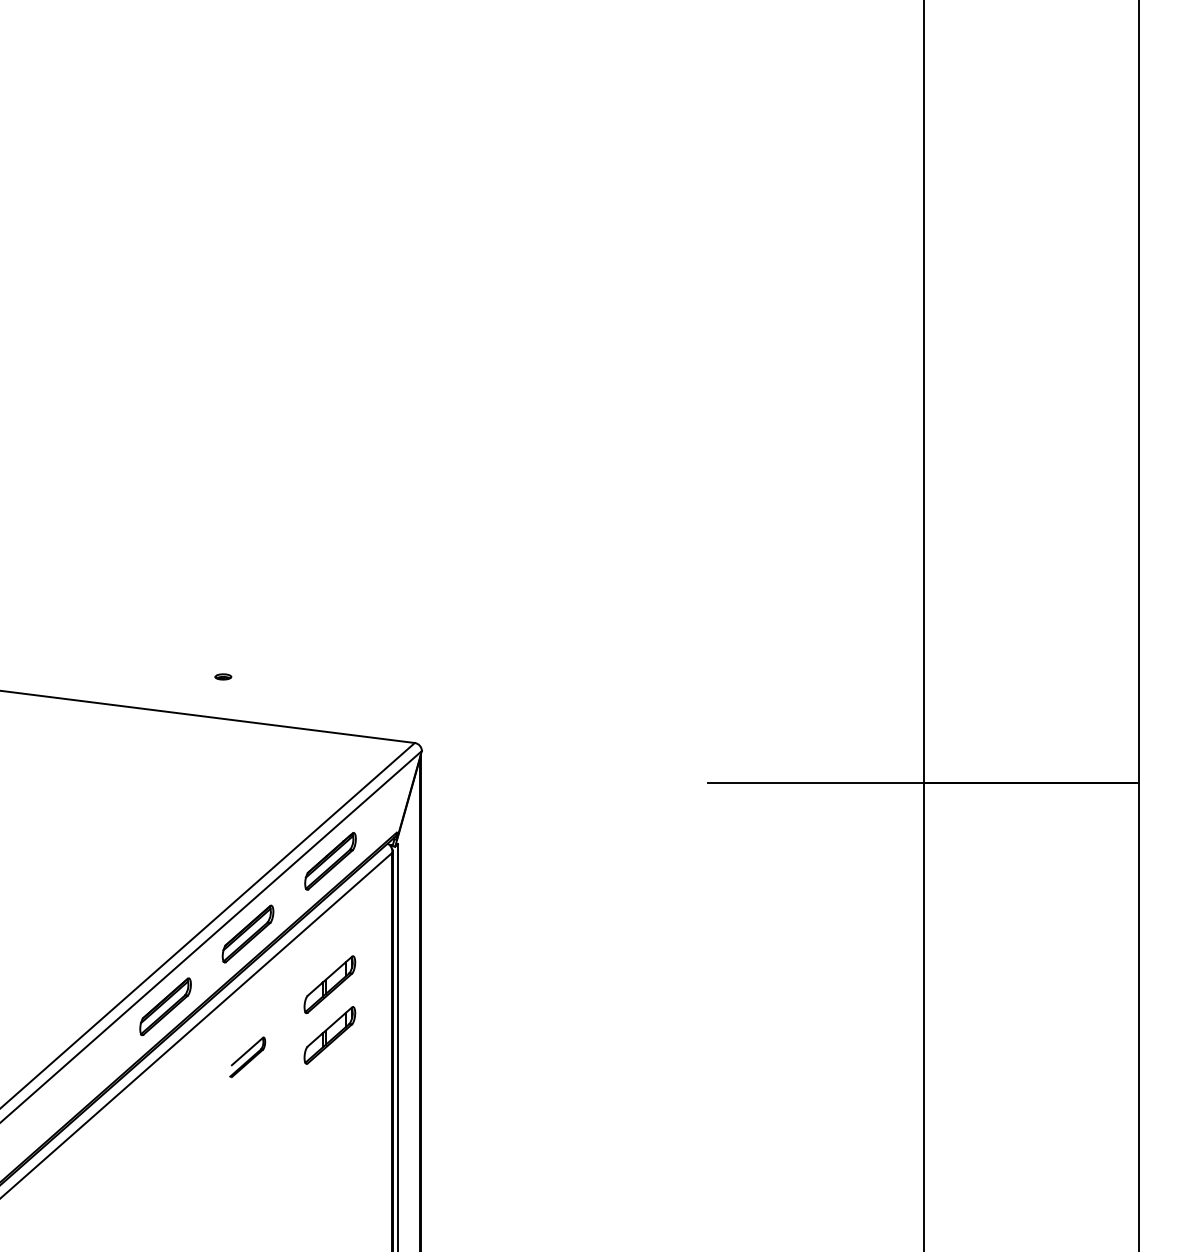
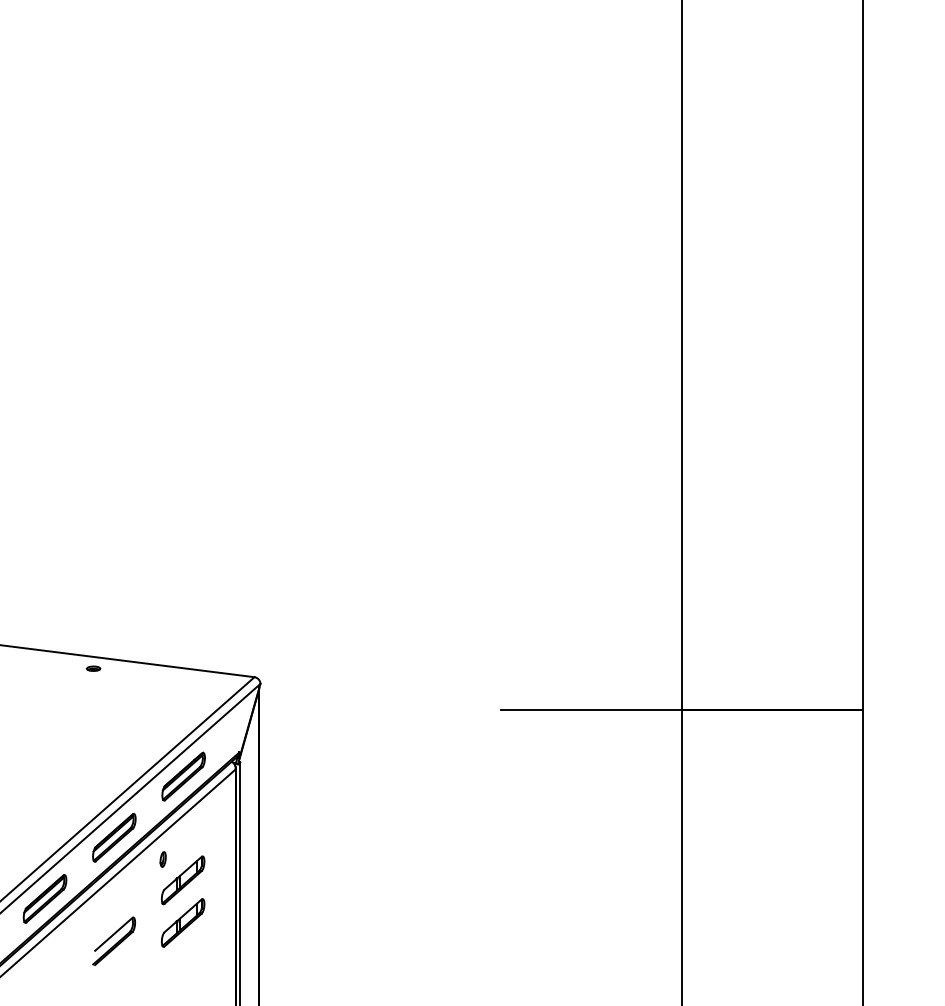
part: (223, 676) -> (93, 668), moved
part: (306, 959) -> (163, 859), added
part: (247, 1057) -> (113, 941), size x1.43

